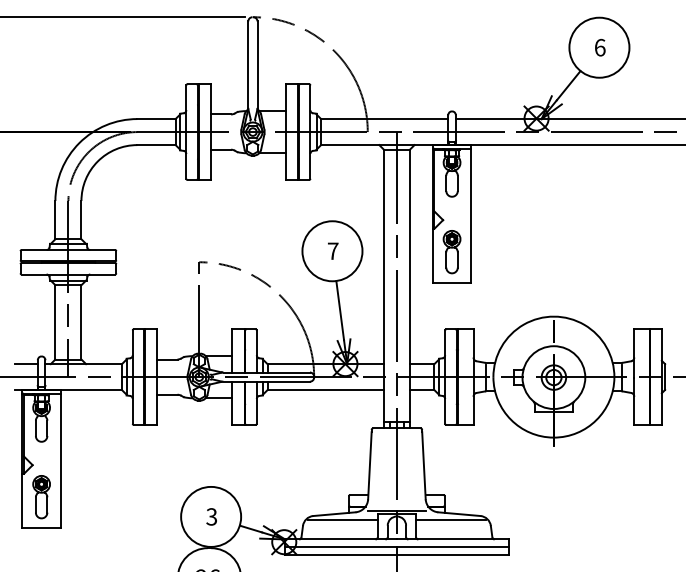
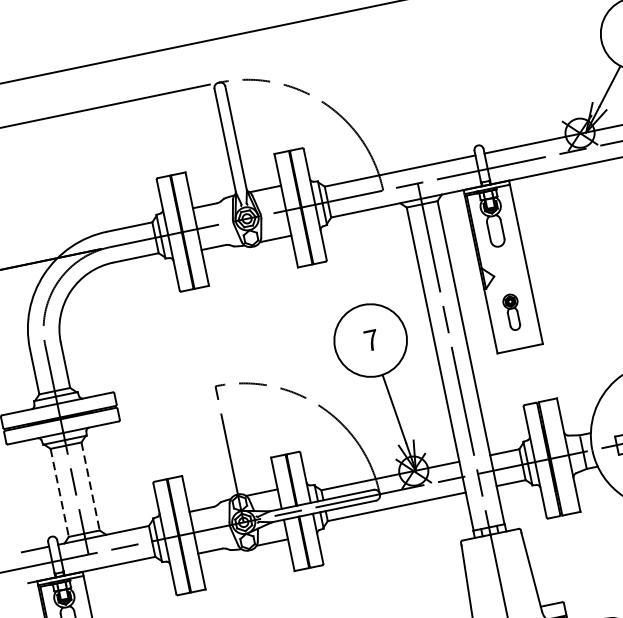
part: (451, 252) -> (512, 312), size x0.7
line: (55, 322) -> (59, 492), solid -> dashed
line: (81, 322) -> (90, 486), solid -> dashed

